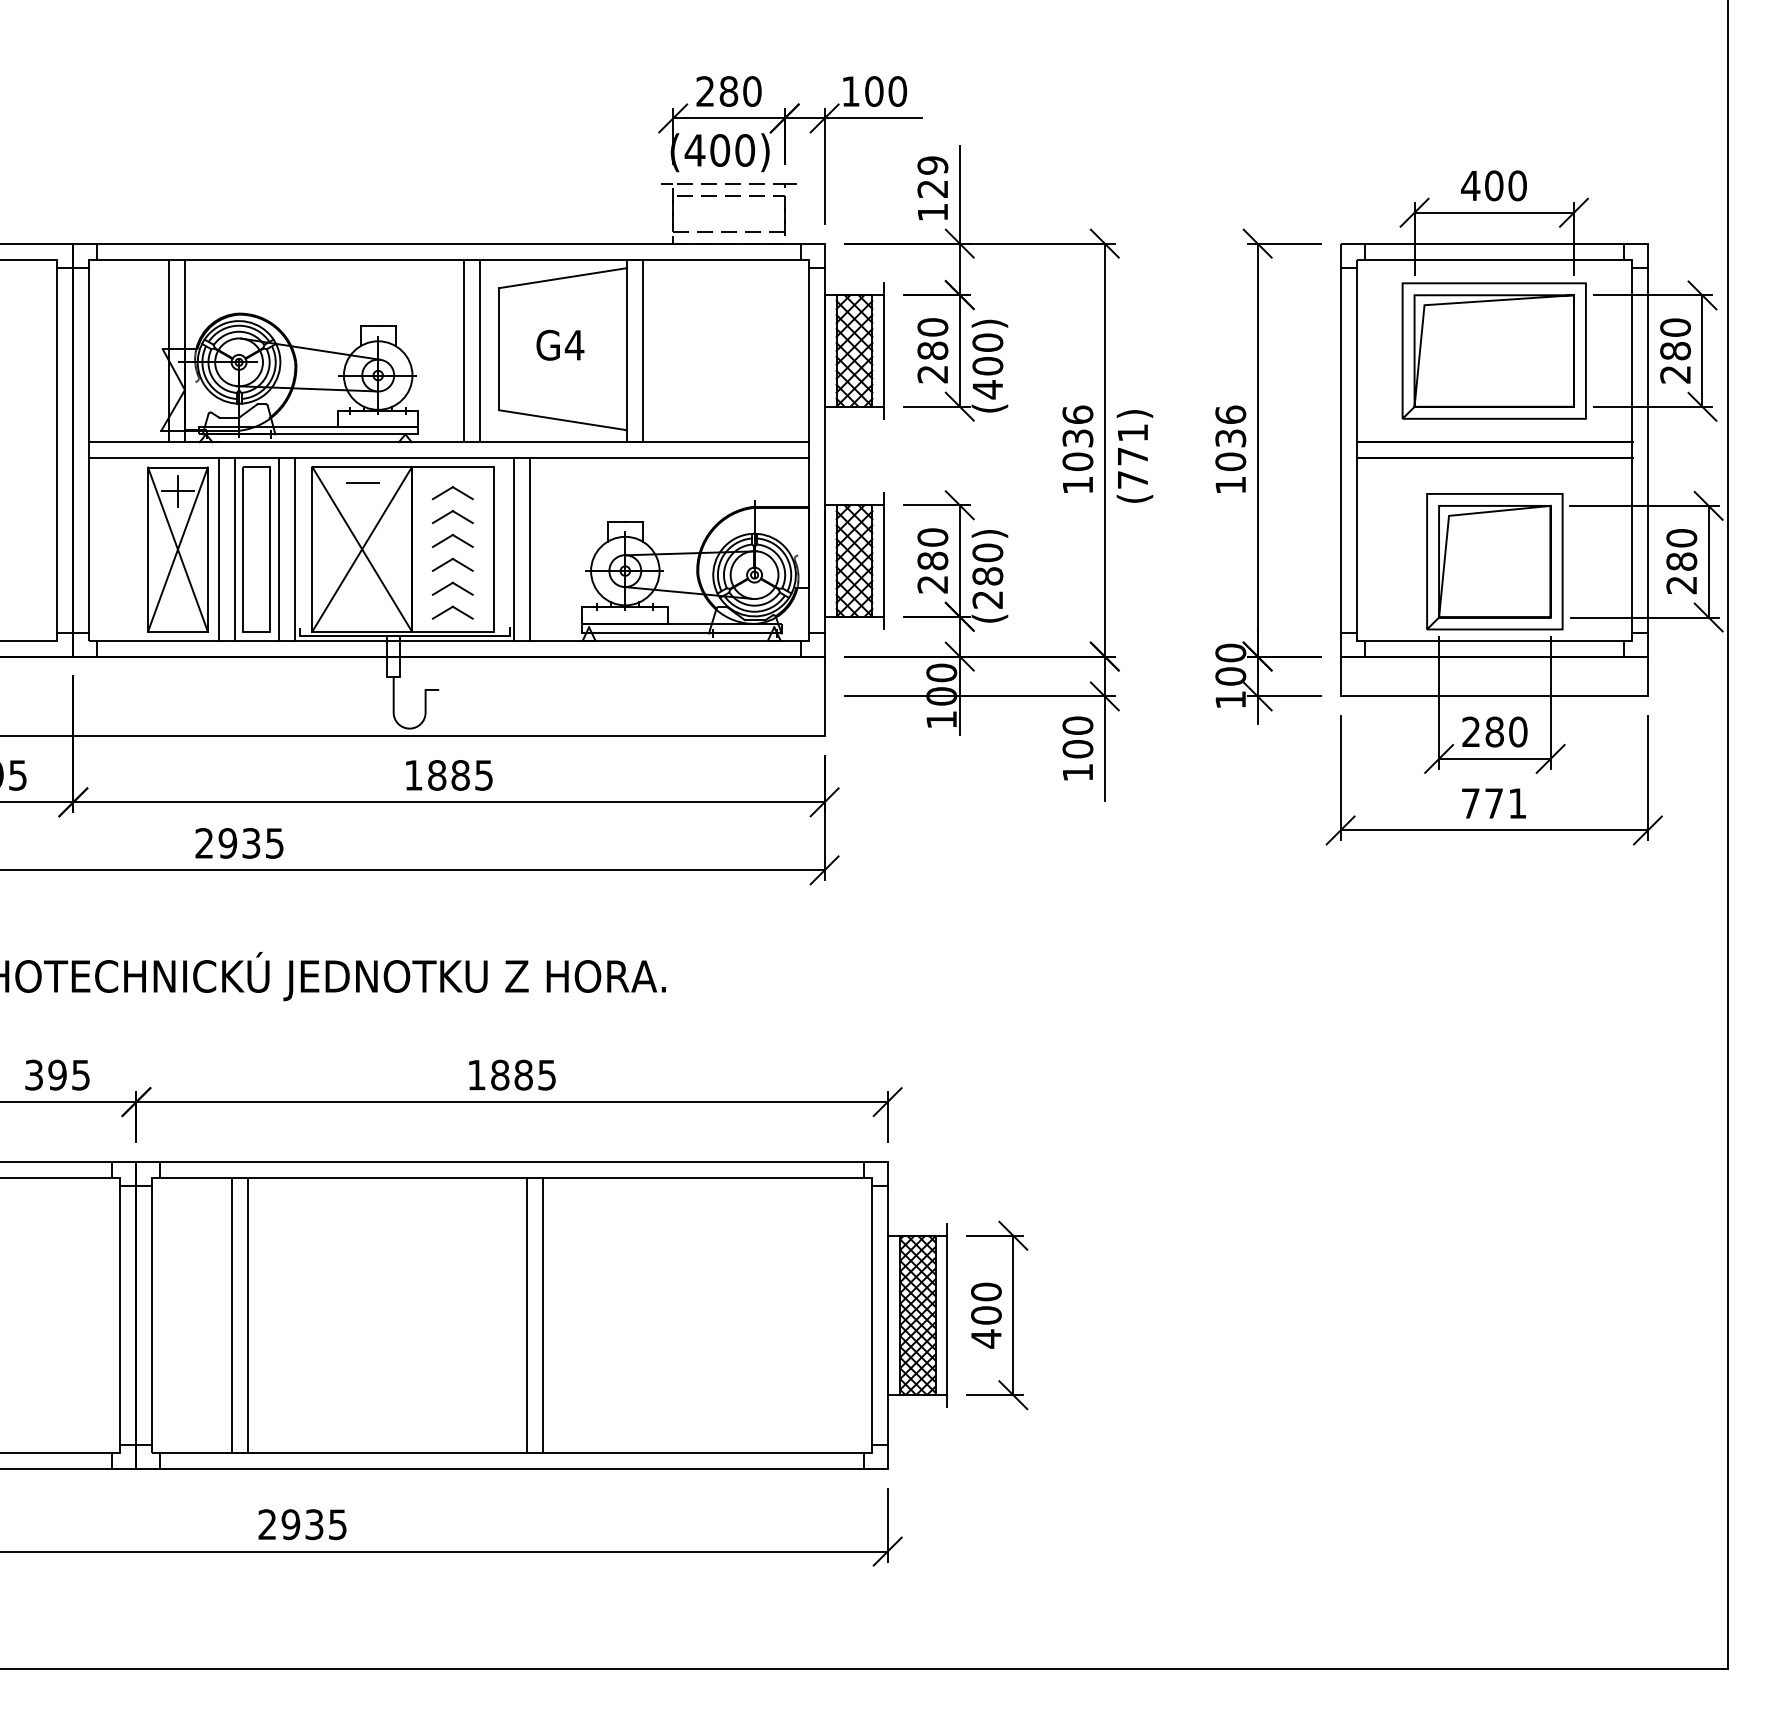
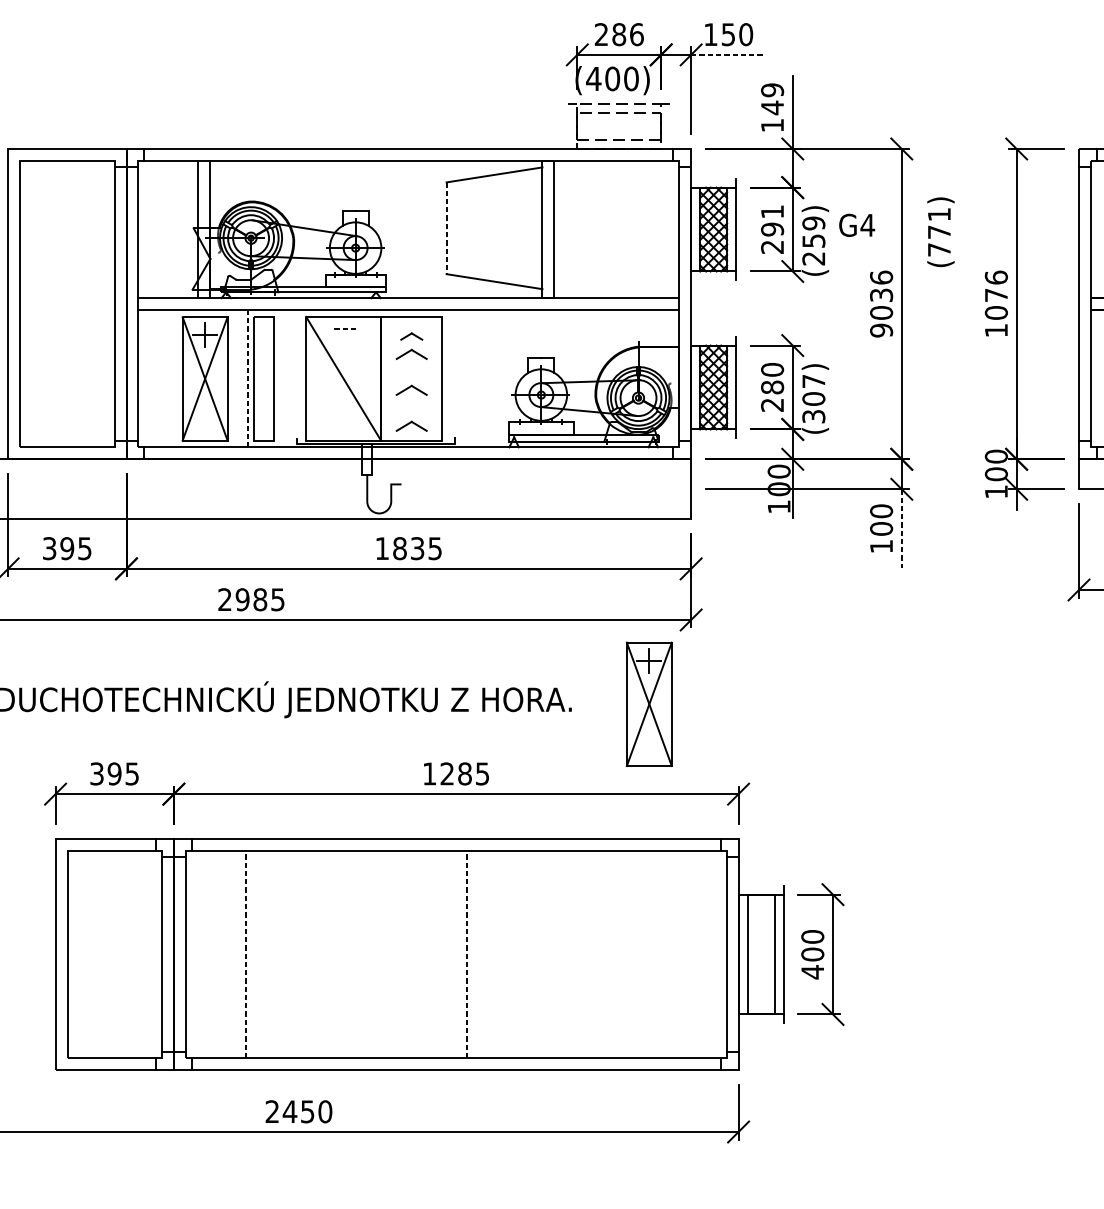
text: (752, 91) -> (636, 34), 280 -> 286
text: (874, 91) -> (728, 34), 100 -> 150
line: (873, 118) -> (727, 54), solid -> dashed
text: (932, 188) -> (772, 107), 129 -> 149
text: (932, 339) -> (772, 221), 280 -> 291
text: (560, 344) -> (857, 224), moved
line: (499, 349) -> (446, 228), solid -> dashed
line: (463, 350) -> (419, 229), removed
line: (479, 350) -> (431, 229), removed
text: (987, 366) -> (813, 241), (400) -> (259)
text: (1230, 438) -> (996, 295), 1036 -> 1076
text: (1134, 456) -> (940, 232), moved
line: (362, 482) -> (343, 328), solid -> dashed
text: (1077, 485) -> (881, 330), 1036 -> 9036
part: (452, 493) -> (411, 336), size x0.7
part: (452, 540) -> (411, 372), removed
line: (234, 548) -> (247, 378), solid -> dashed
line: (218, 549) -> (235, 378), removed
line: (278, 549) -> (280, 378), removed
line: (294, 549) -> (292, 378), removed
line: (362, 549) -> (343, 378), removed
line: (513, 549) -> (457, 378), removed
line: (529, 549) -> (469, 378), removed
text: (987, 575) -> (813, 398), (280) -> (307)
part: (452, 588) -> (411, 408), removed
line: (1104, 748) -> (901, 528), solid -> dashed
text: (460, 775) -> (417, 548), 1885 -> 1835
text: (251, 843) -> (260, 599), 2935 -> 2985
part: (768, 982) -> (648, 704), added
text: (500, 1074) -> (447, 773), 1885 -> 1285
line: (232, 1315) -> (246, 954), solid -> dashed
line: (248, 1315) -> (258, 954), removed
line: (527, 1315) -> (467, 954), solid -> dashed
line: (542, 1315) -> (479, 954), removed
hatch: (917, 1315) -> (760, 954), removed
text: (314, 1524) -> (307, 1111), 2935 -> 2450

